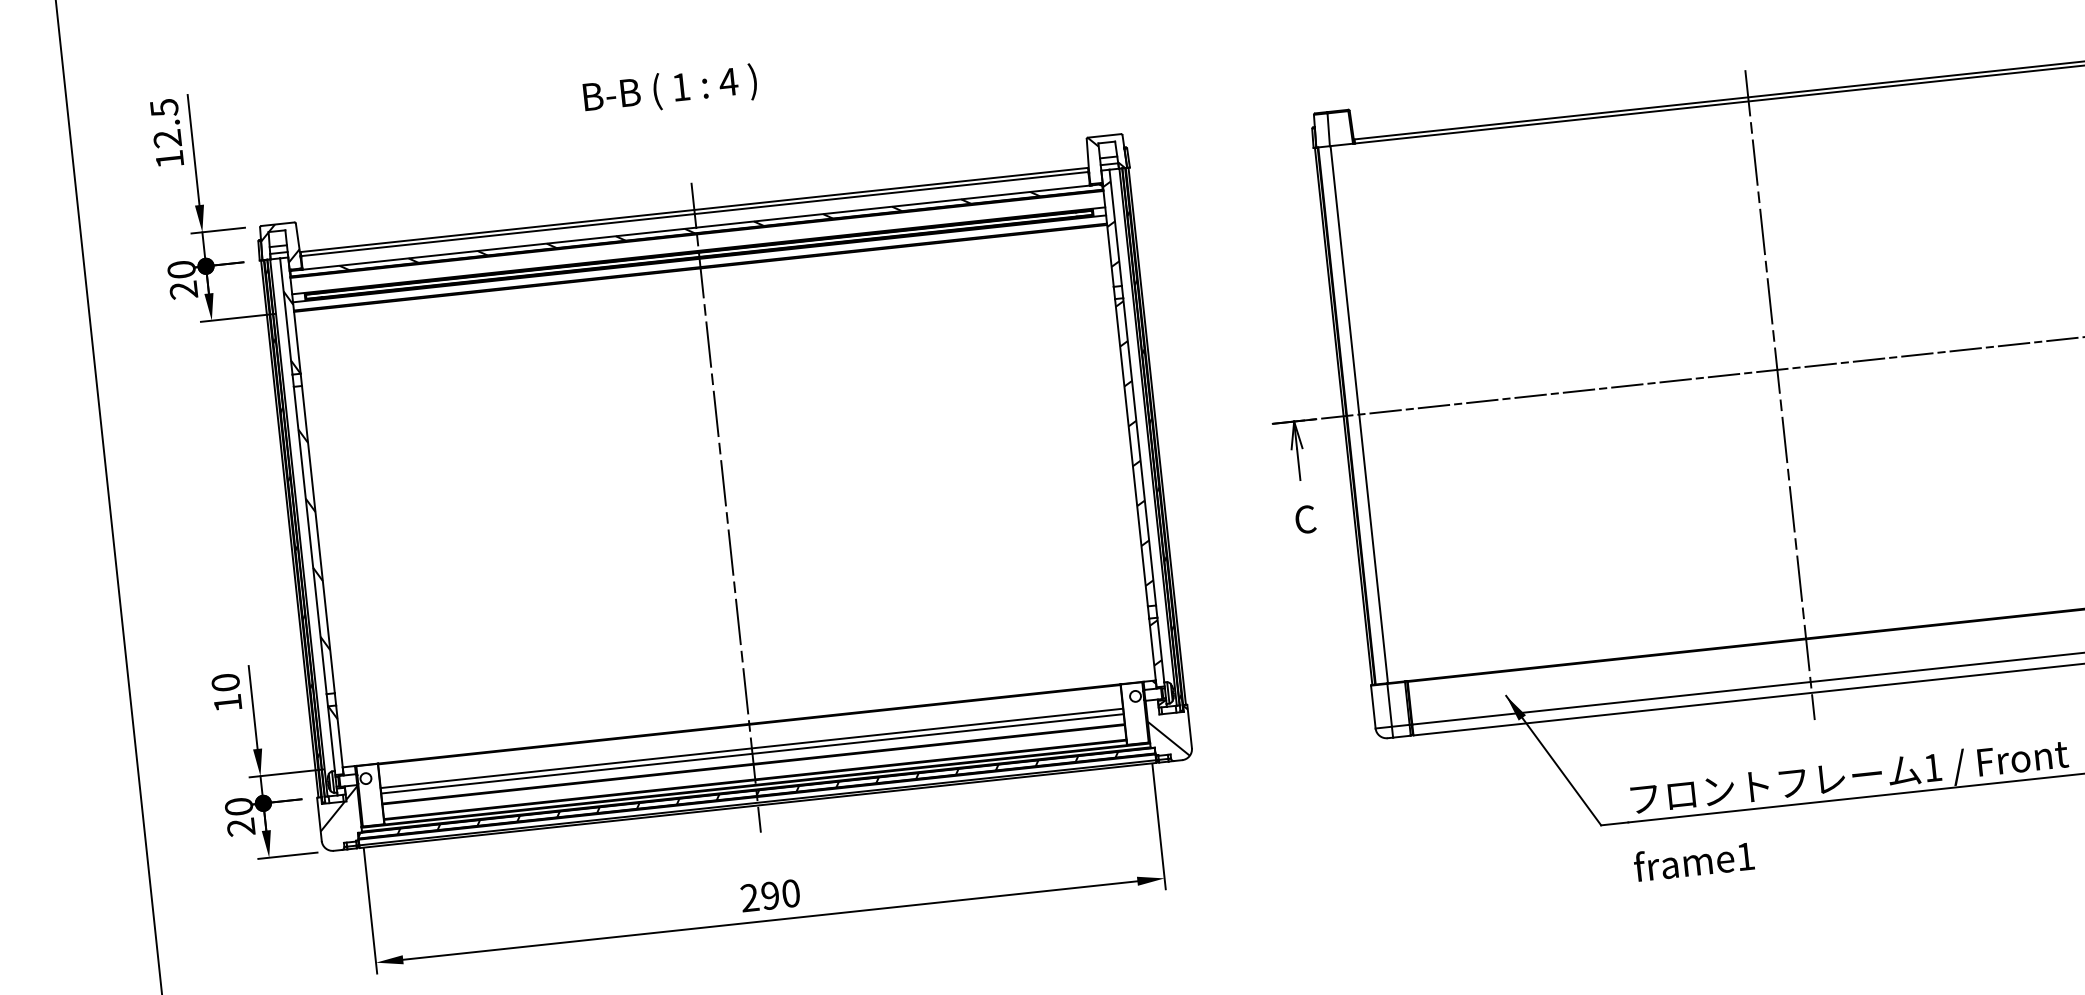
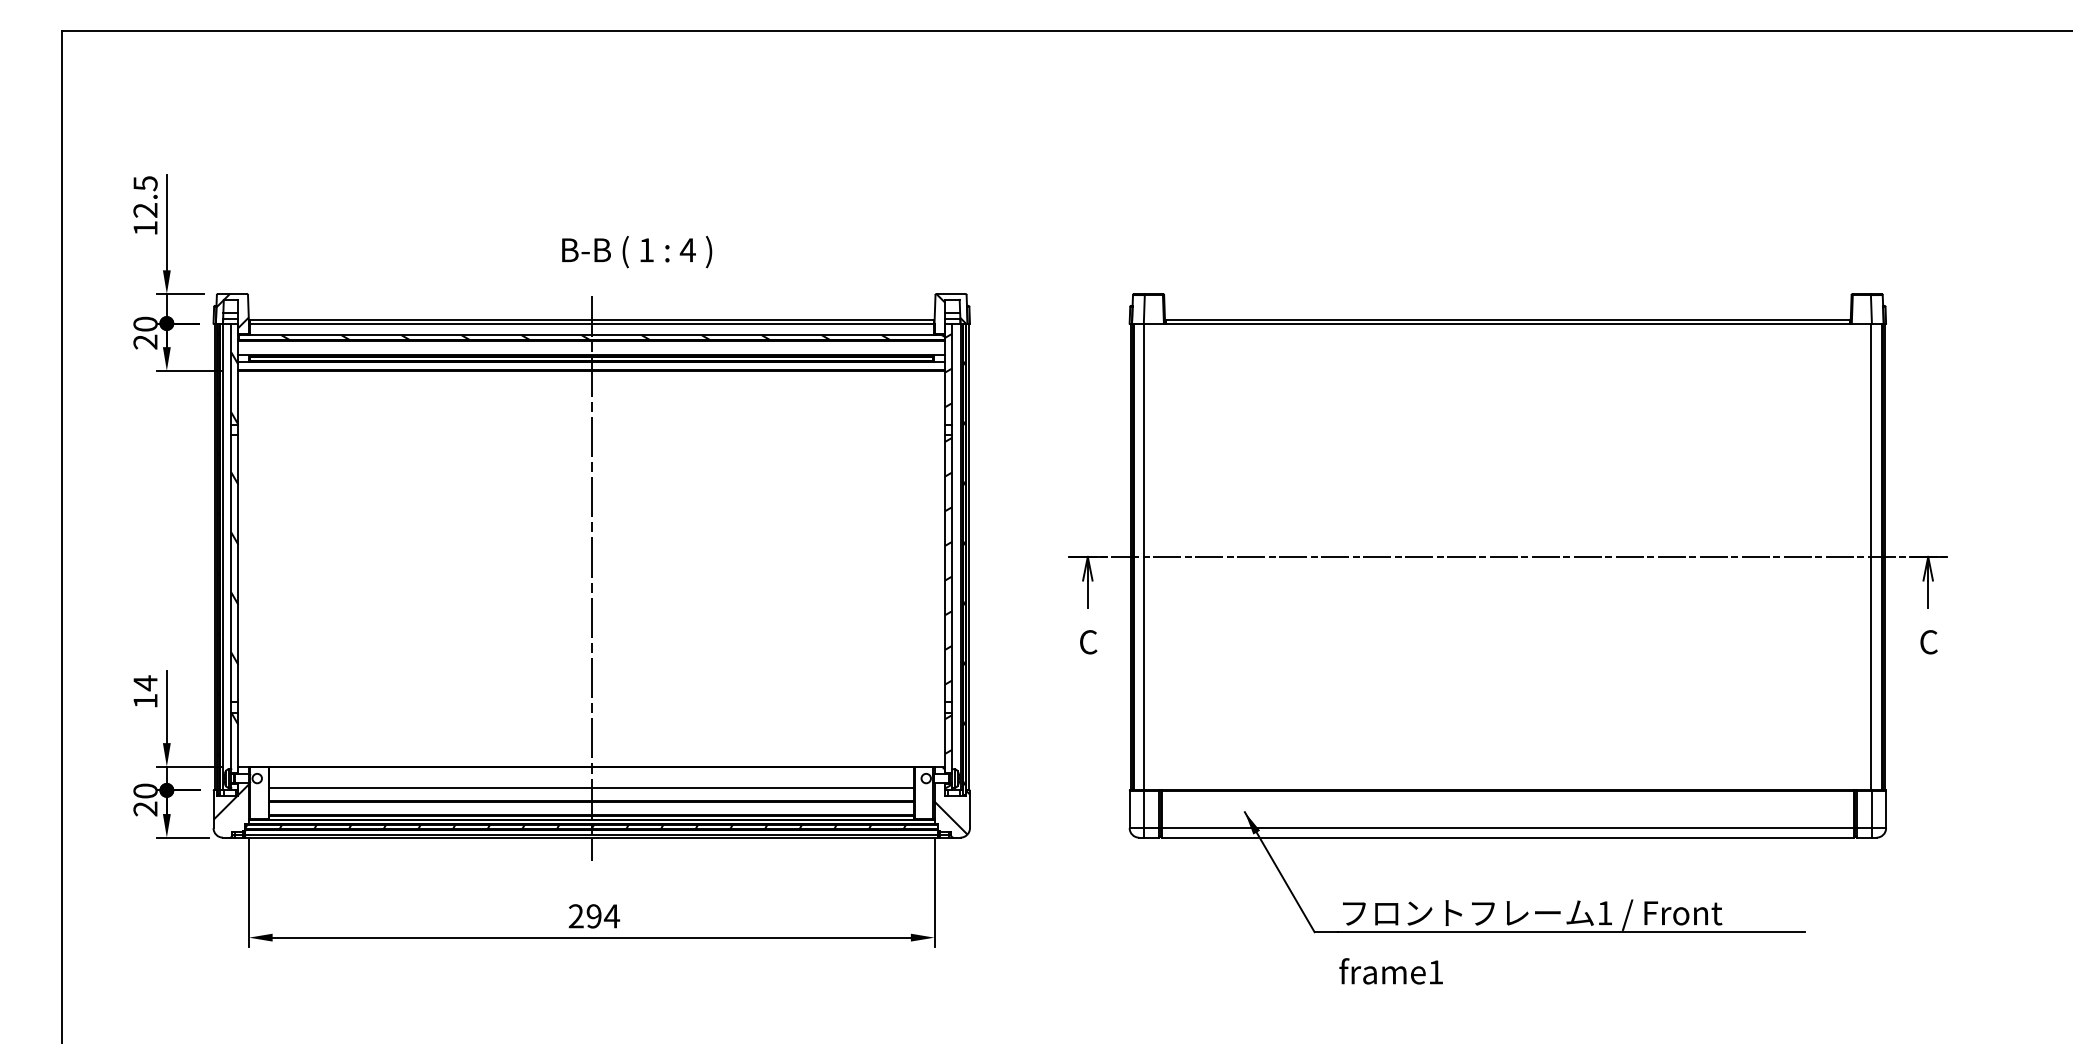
text: (670, 90) -> (637, 252), moved
line: (1779, 394) -> (1507, 578), removed
text: (225, 683) -> (145, 683), 10 -> 14
line: (752, 753) -> (591, 792), removed
text: (790, 893) -> (611, 916), 290 -> 294

